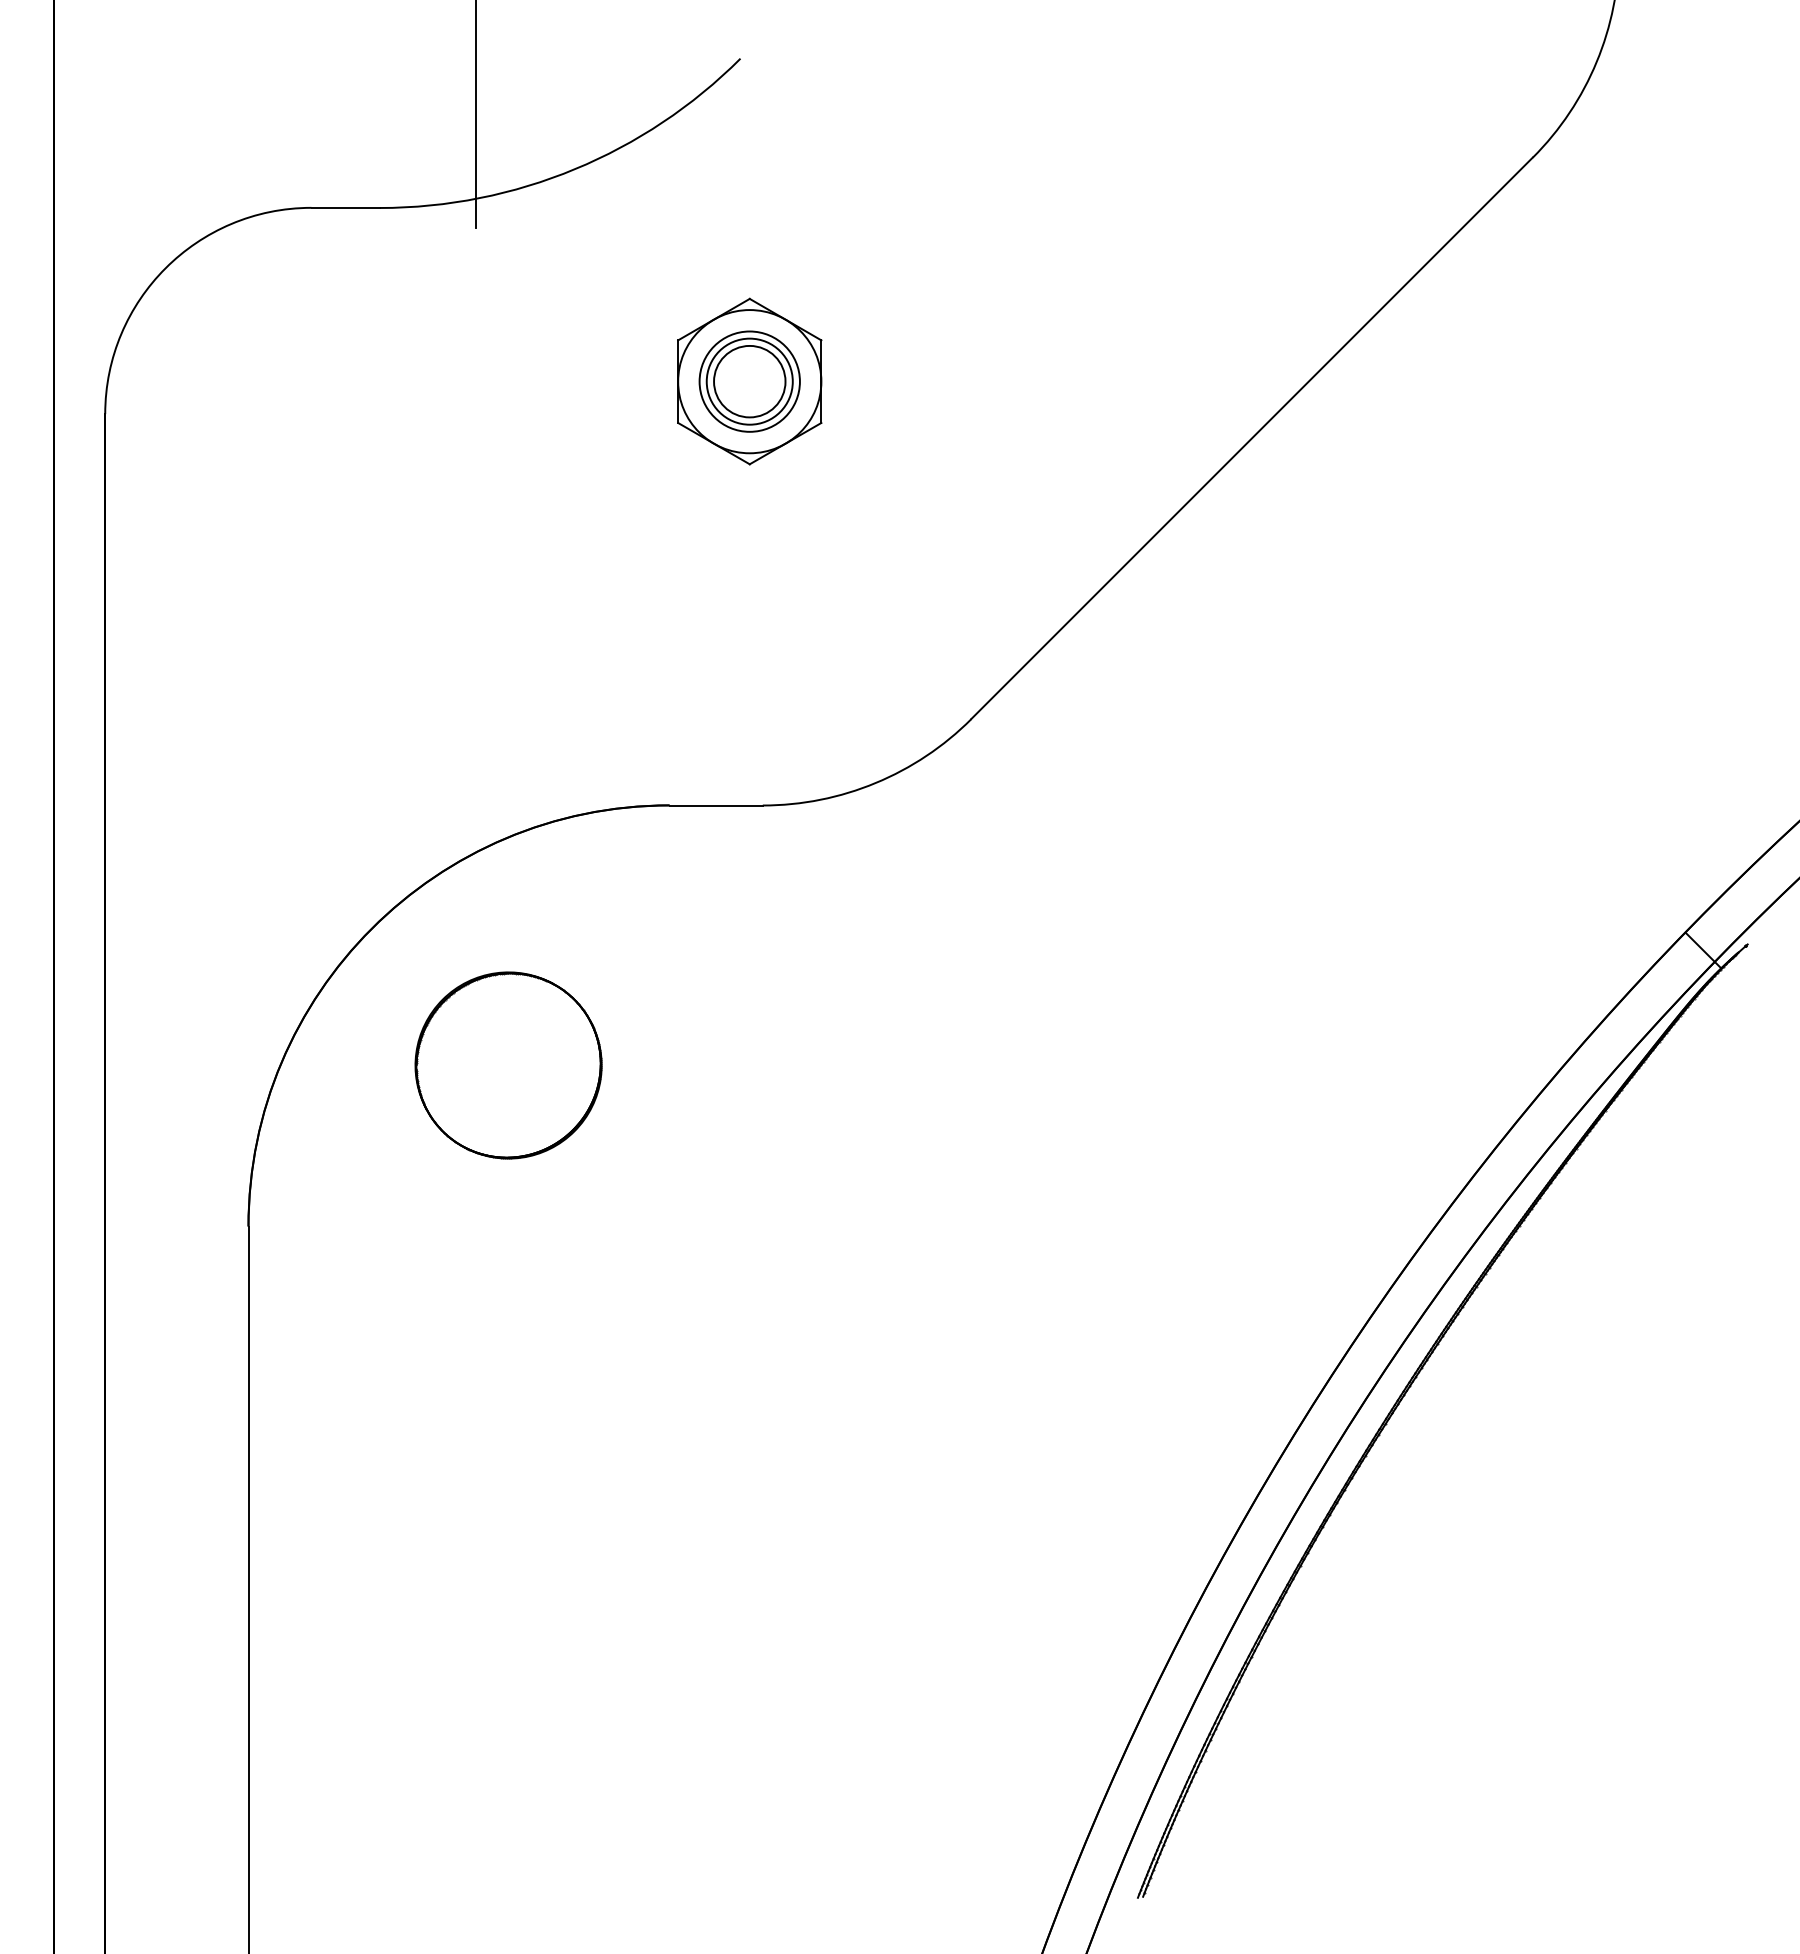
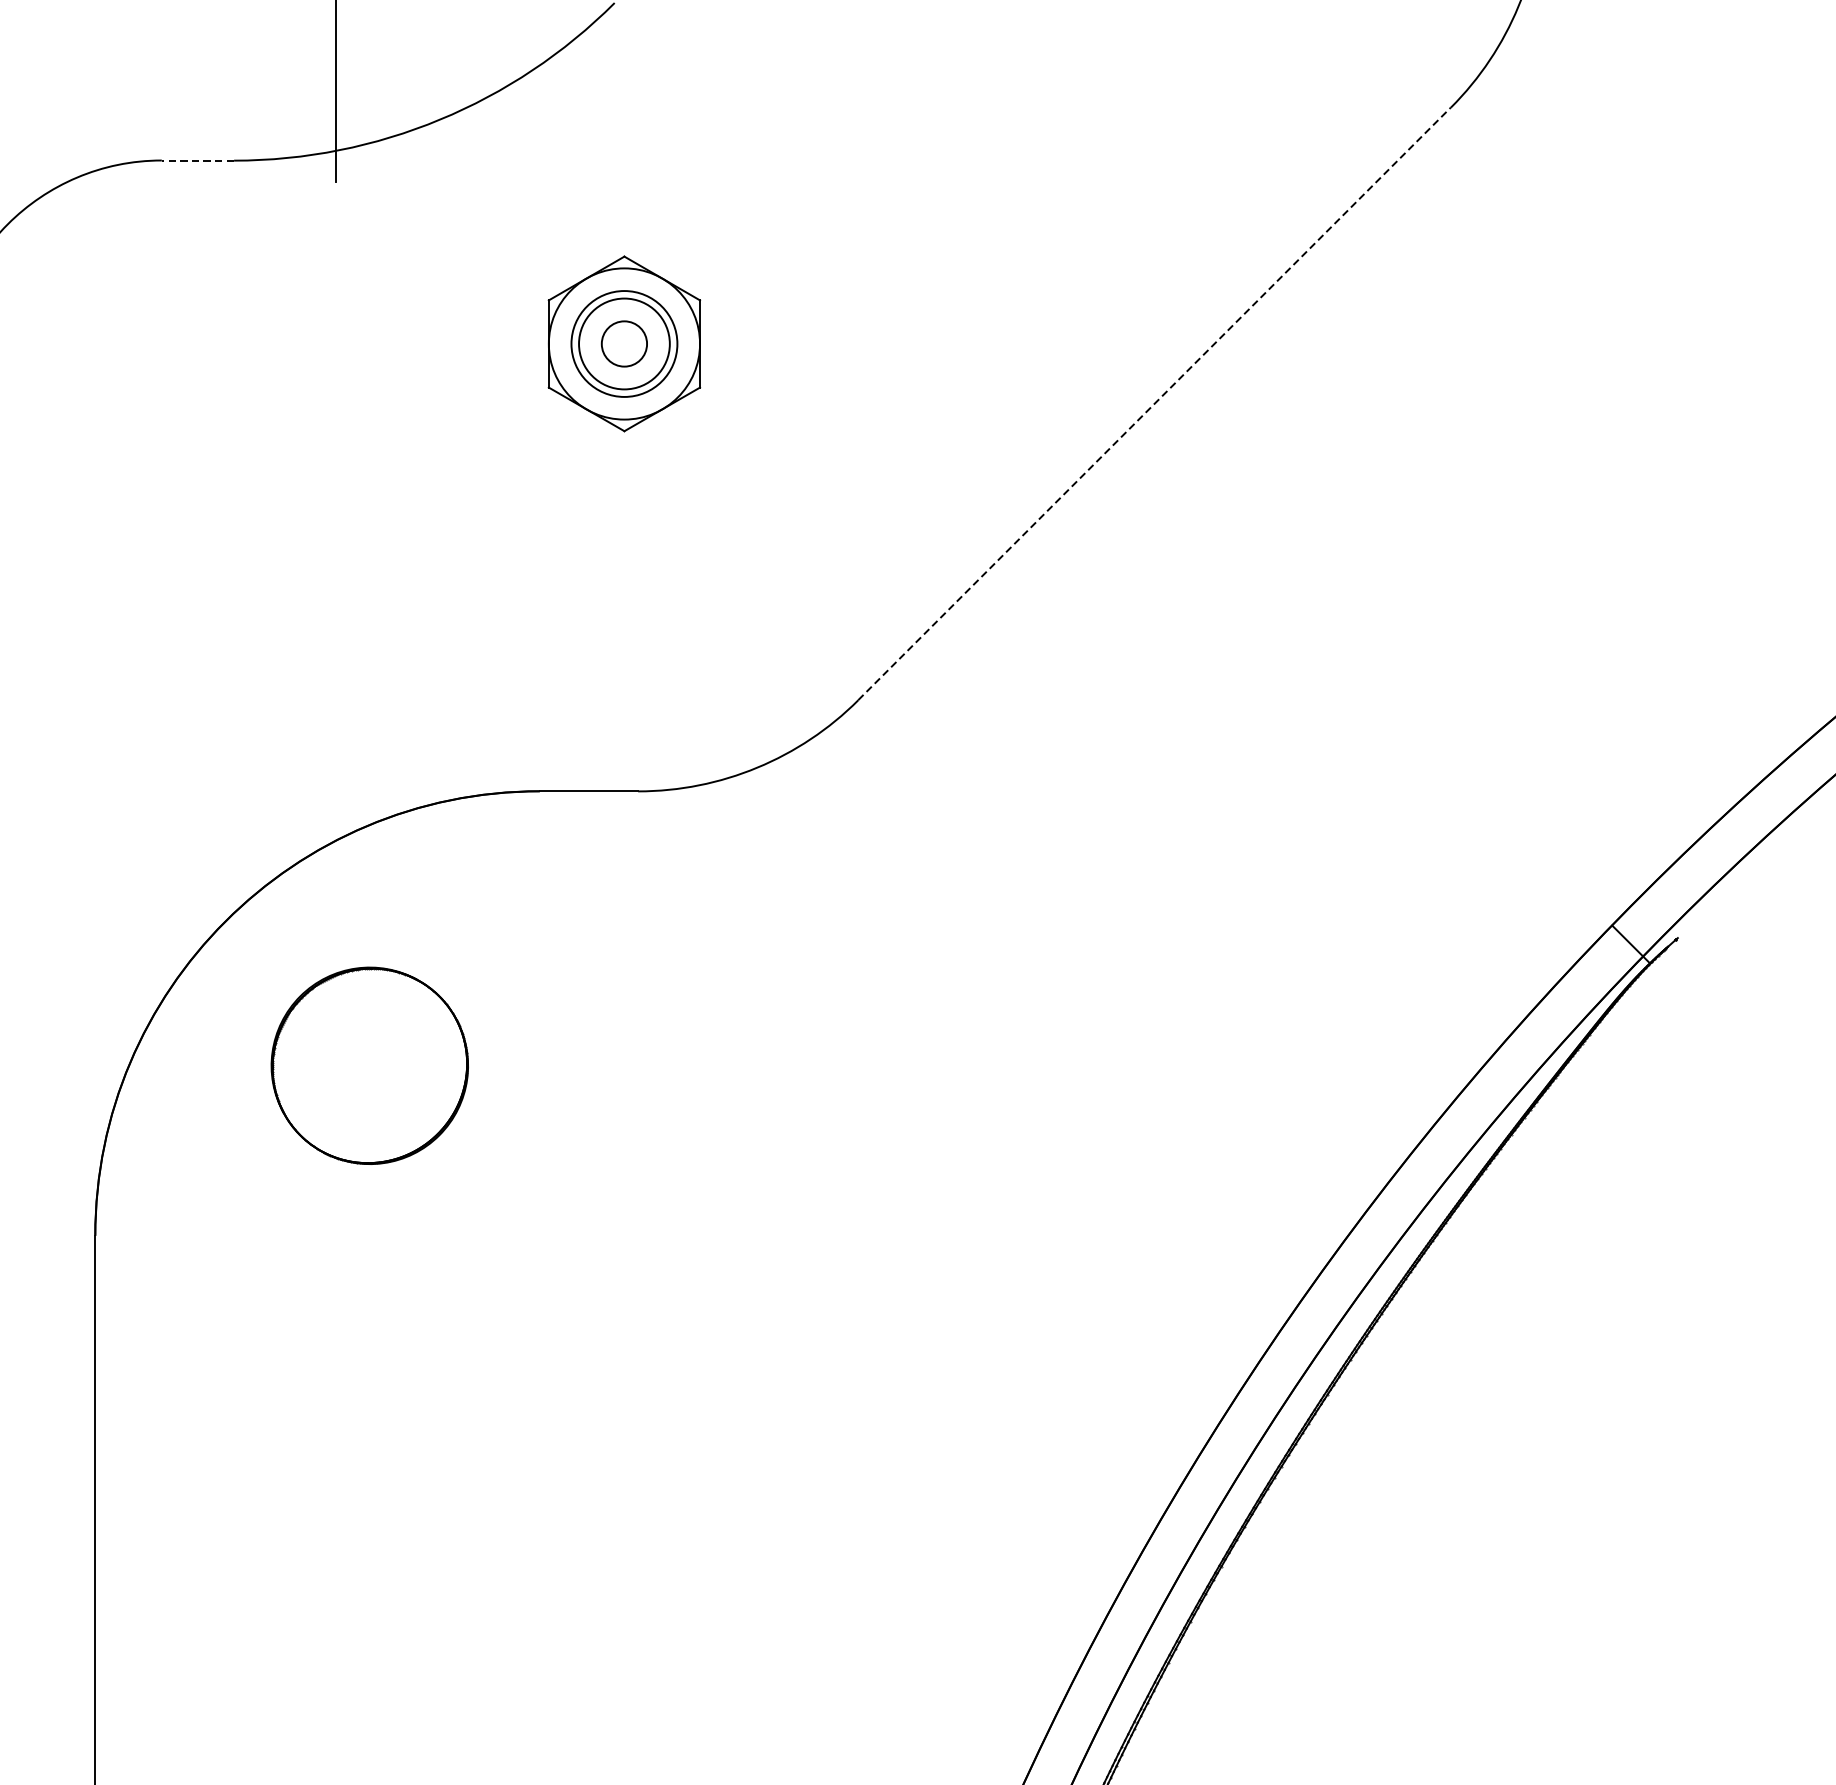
line: (345, 208) -> (197, 161), solid -> dashed
circle: (749, 381) -> (624, 343), size x0.6
line: (1252, 438) -> (1155, 403), solid -> dashed

